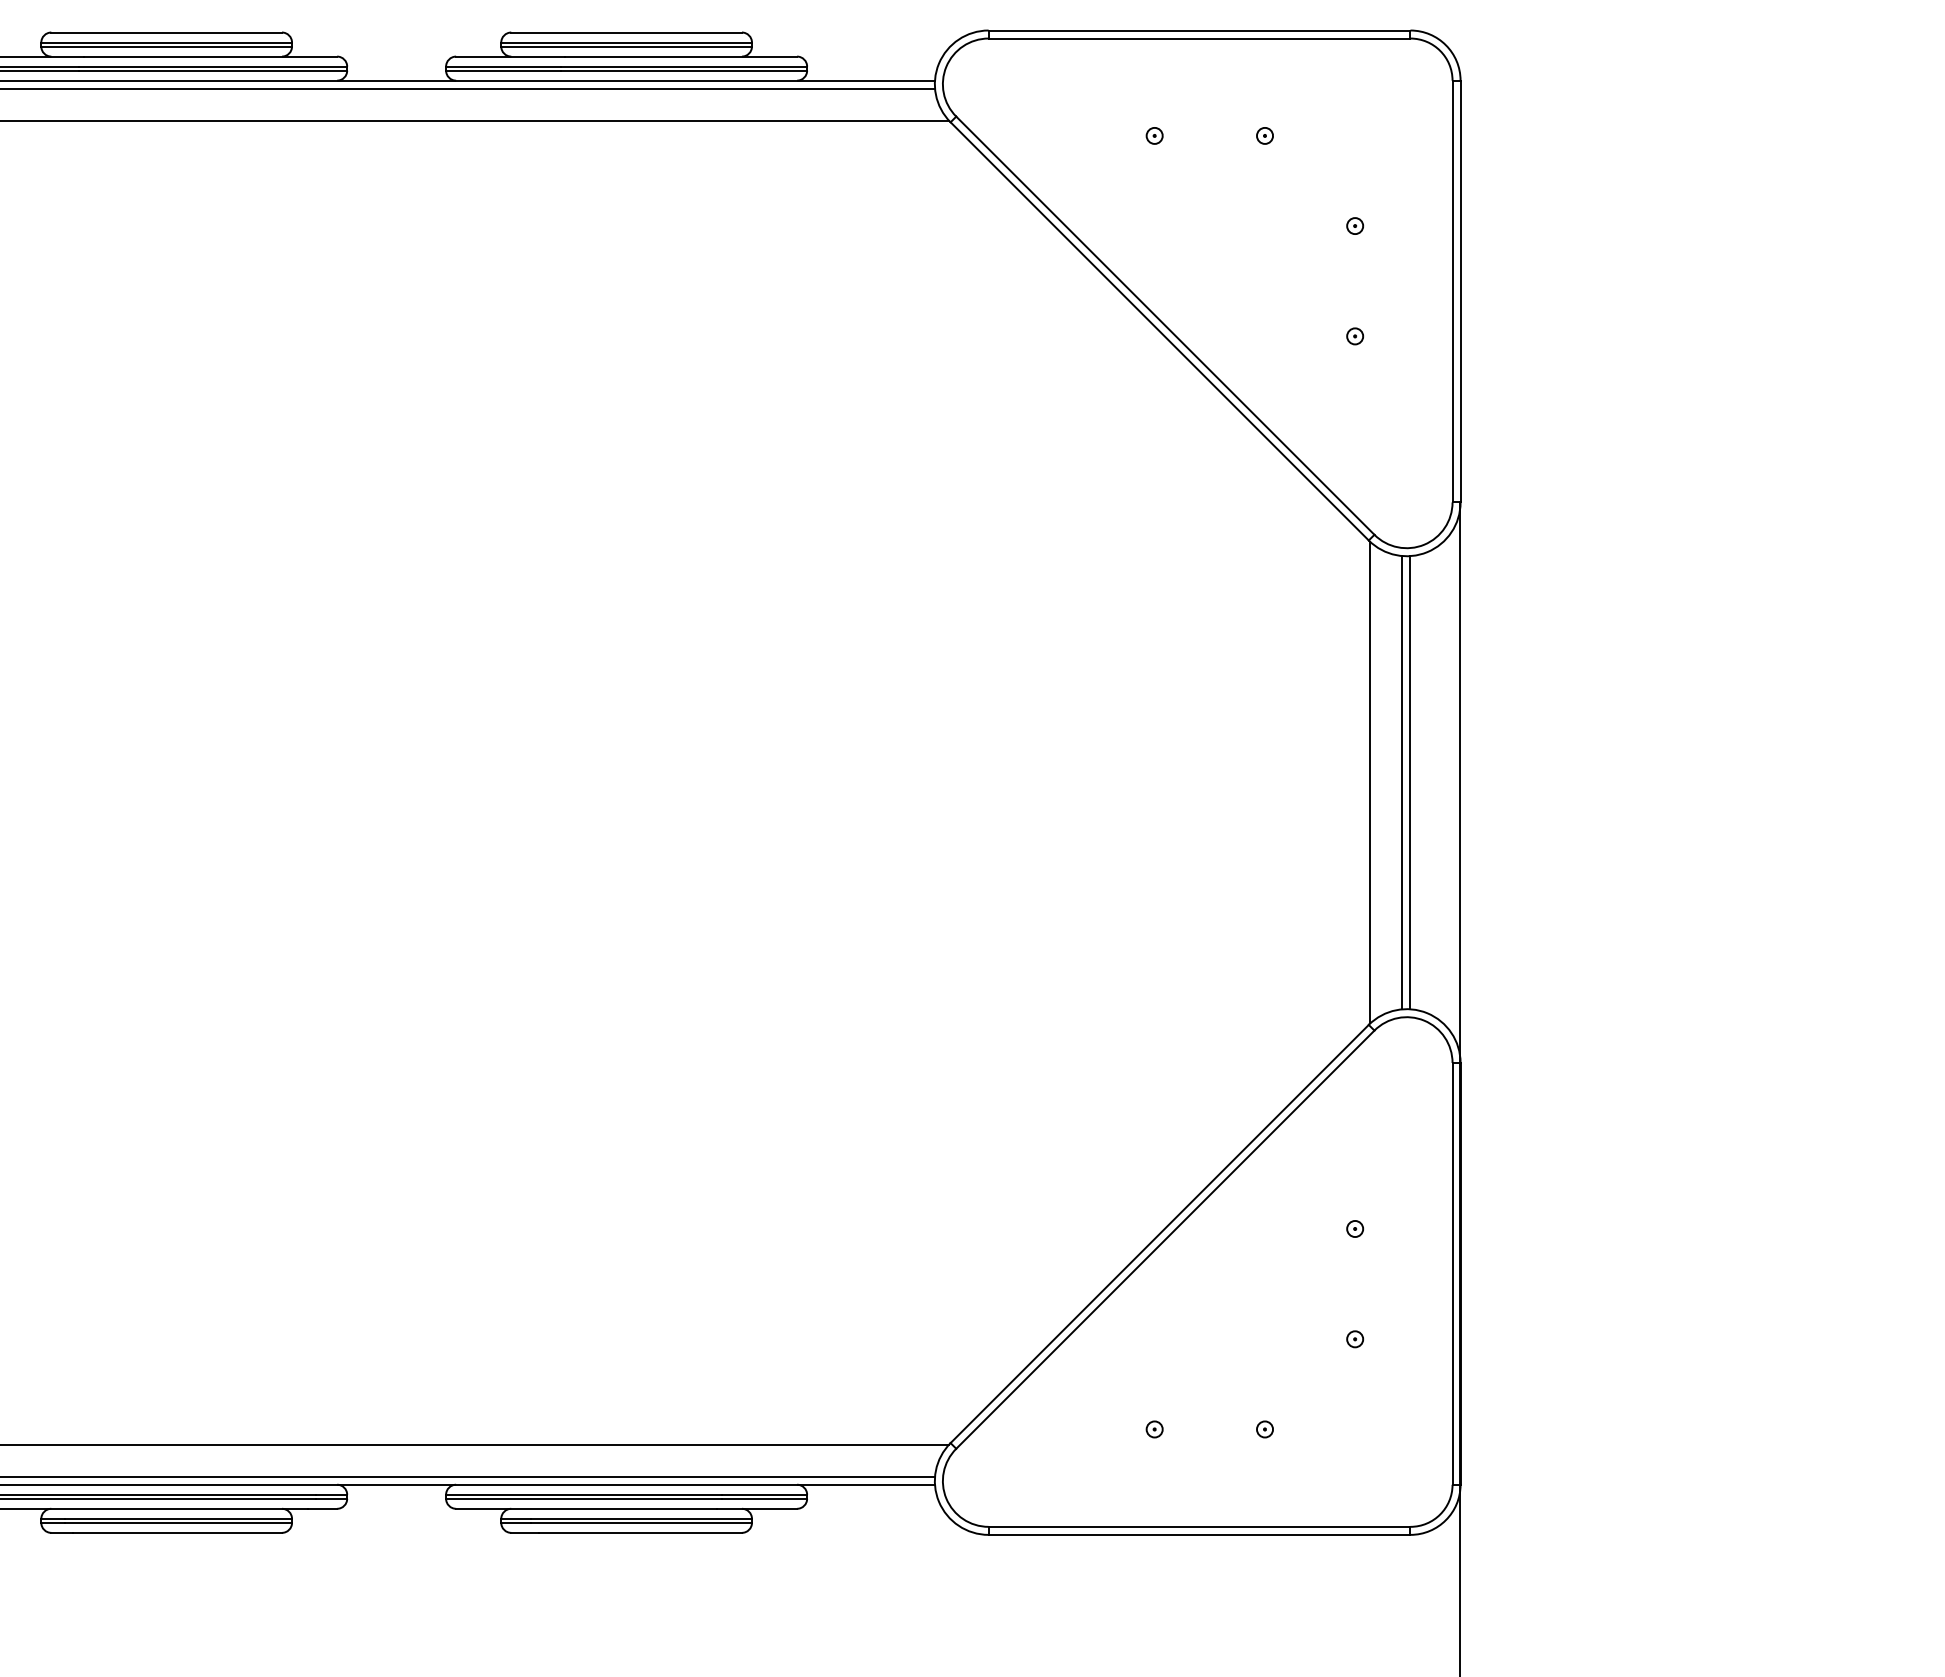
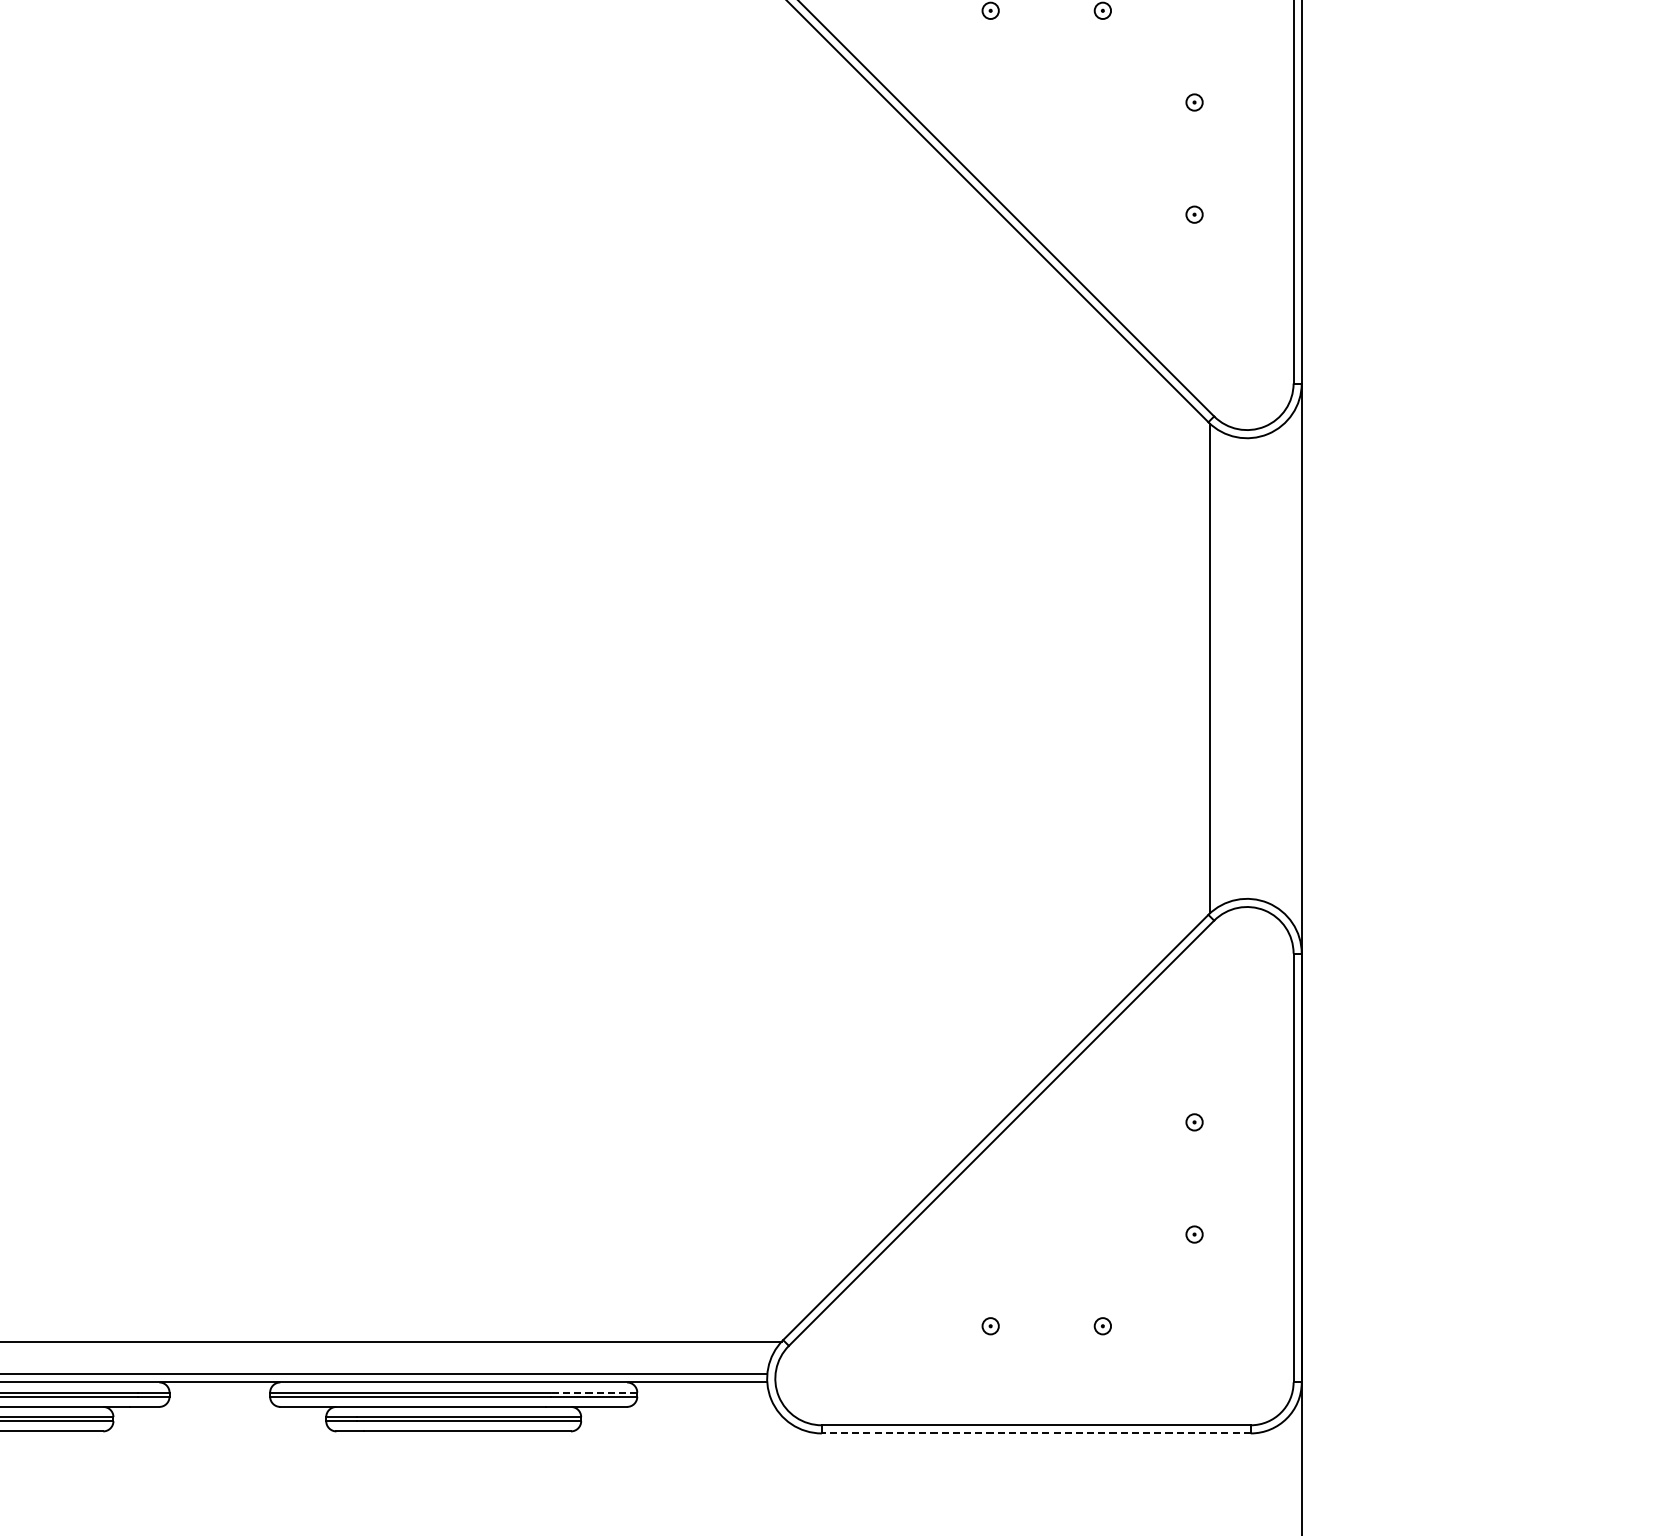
line: (1402, 782) -> (1242, 668), removed
line: (1410, 782) -> (1250, 668), removed
line: (764, 1494) -> (593, 1392), solid -> dashed
line: (1199, 1534) -> (1036, 1433), solid -> dashed

